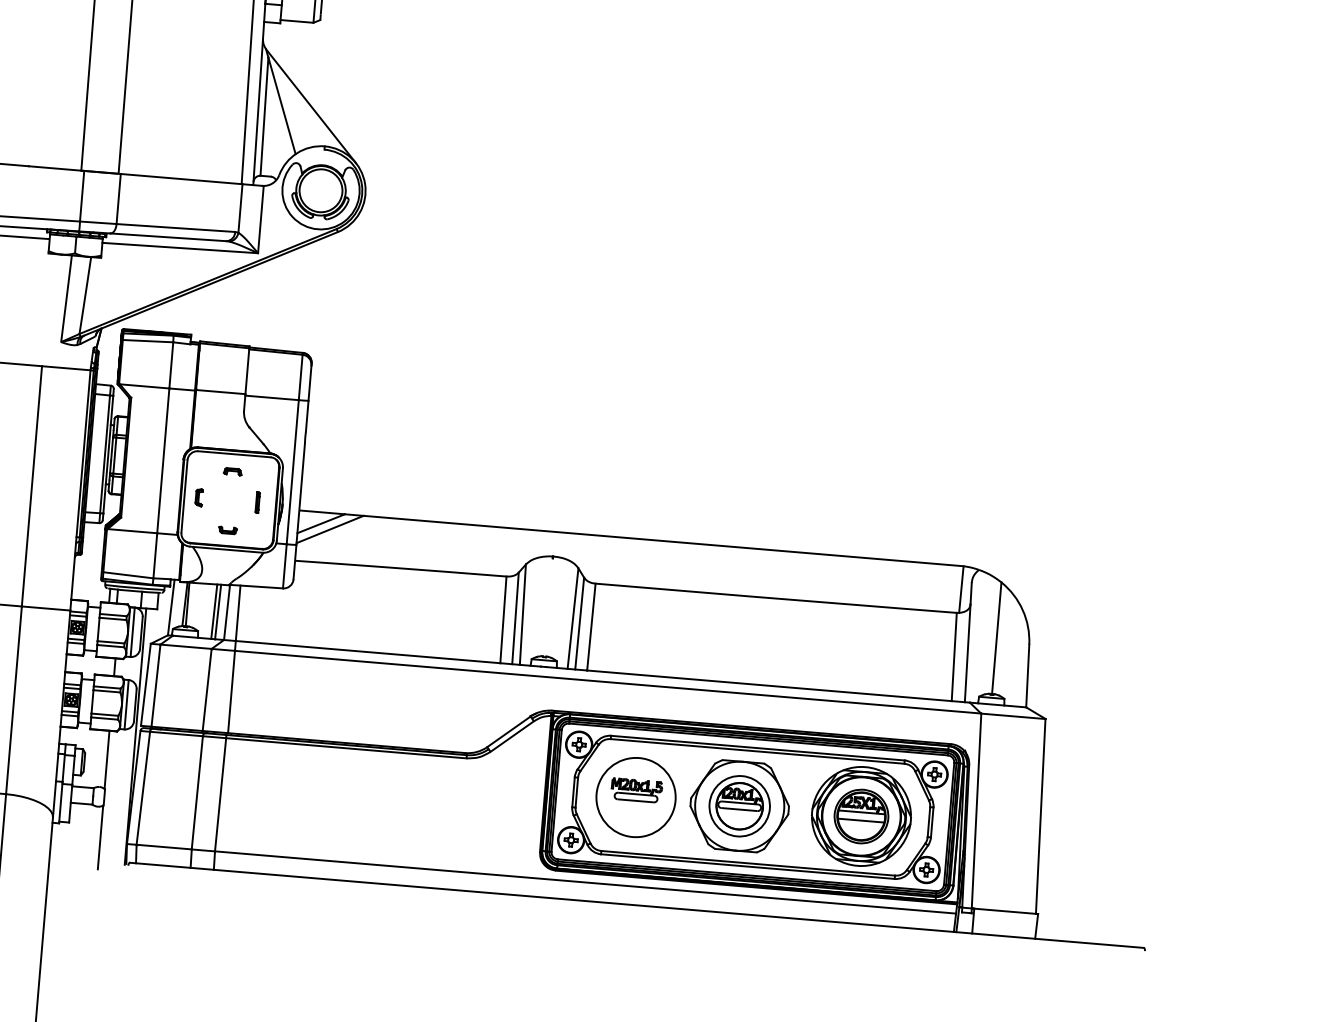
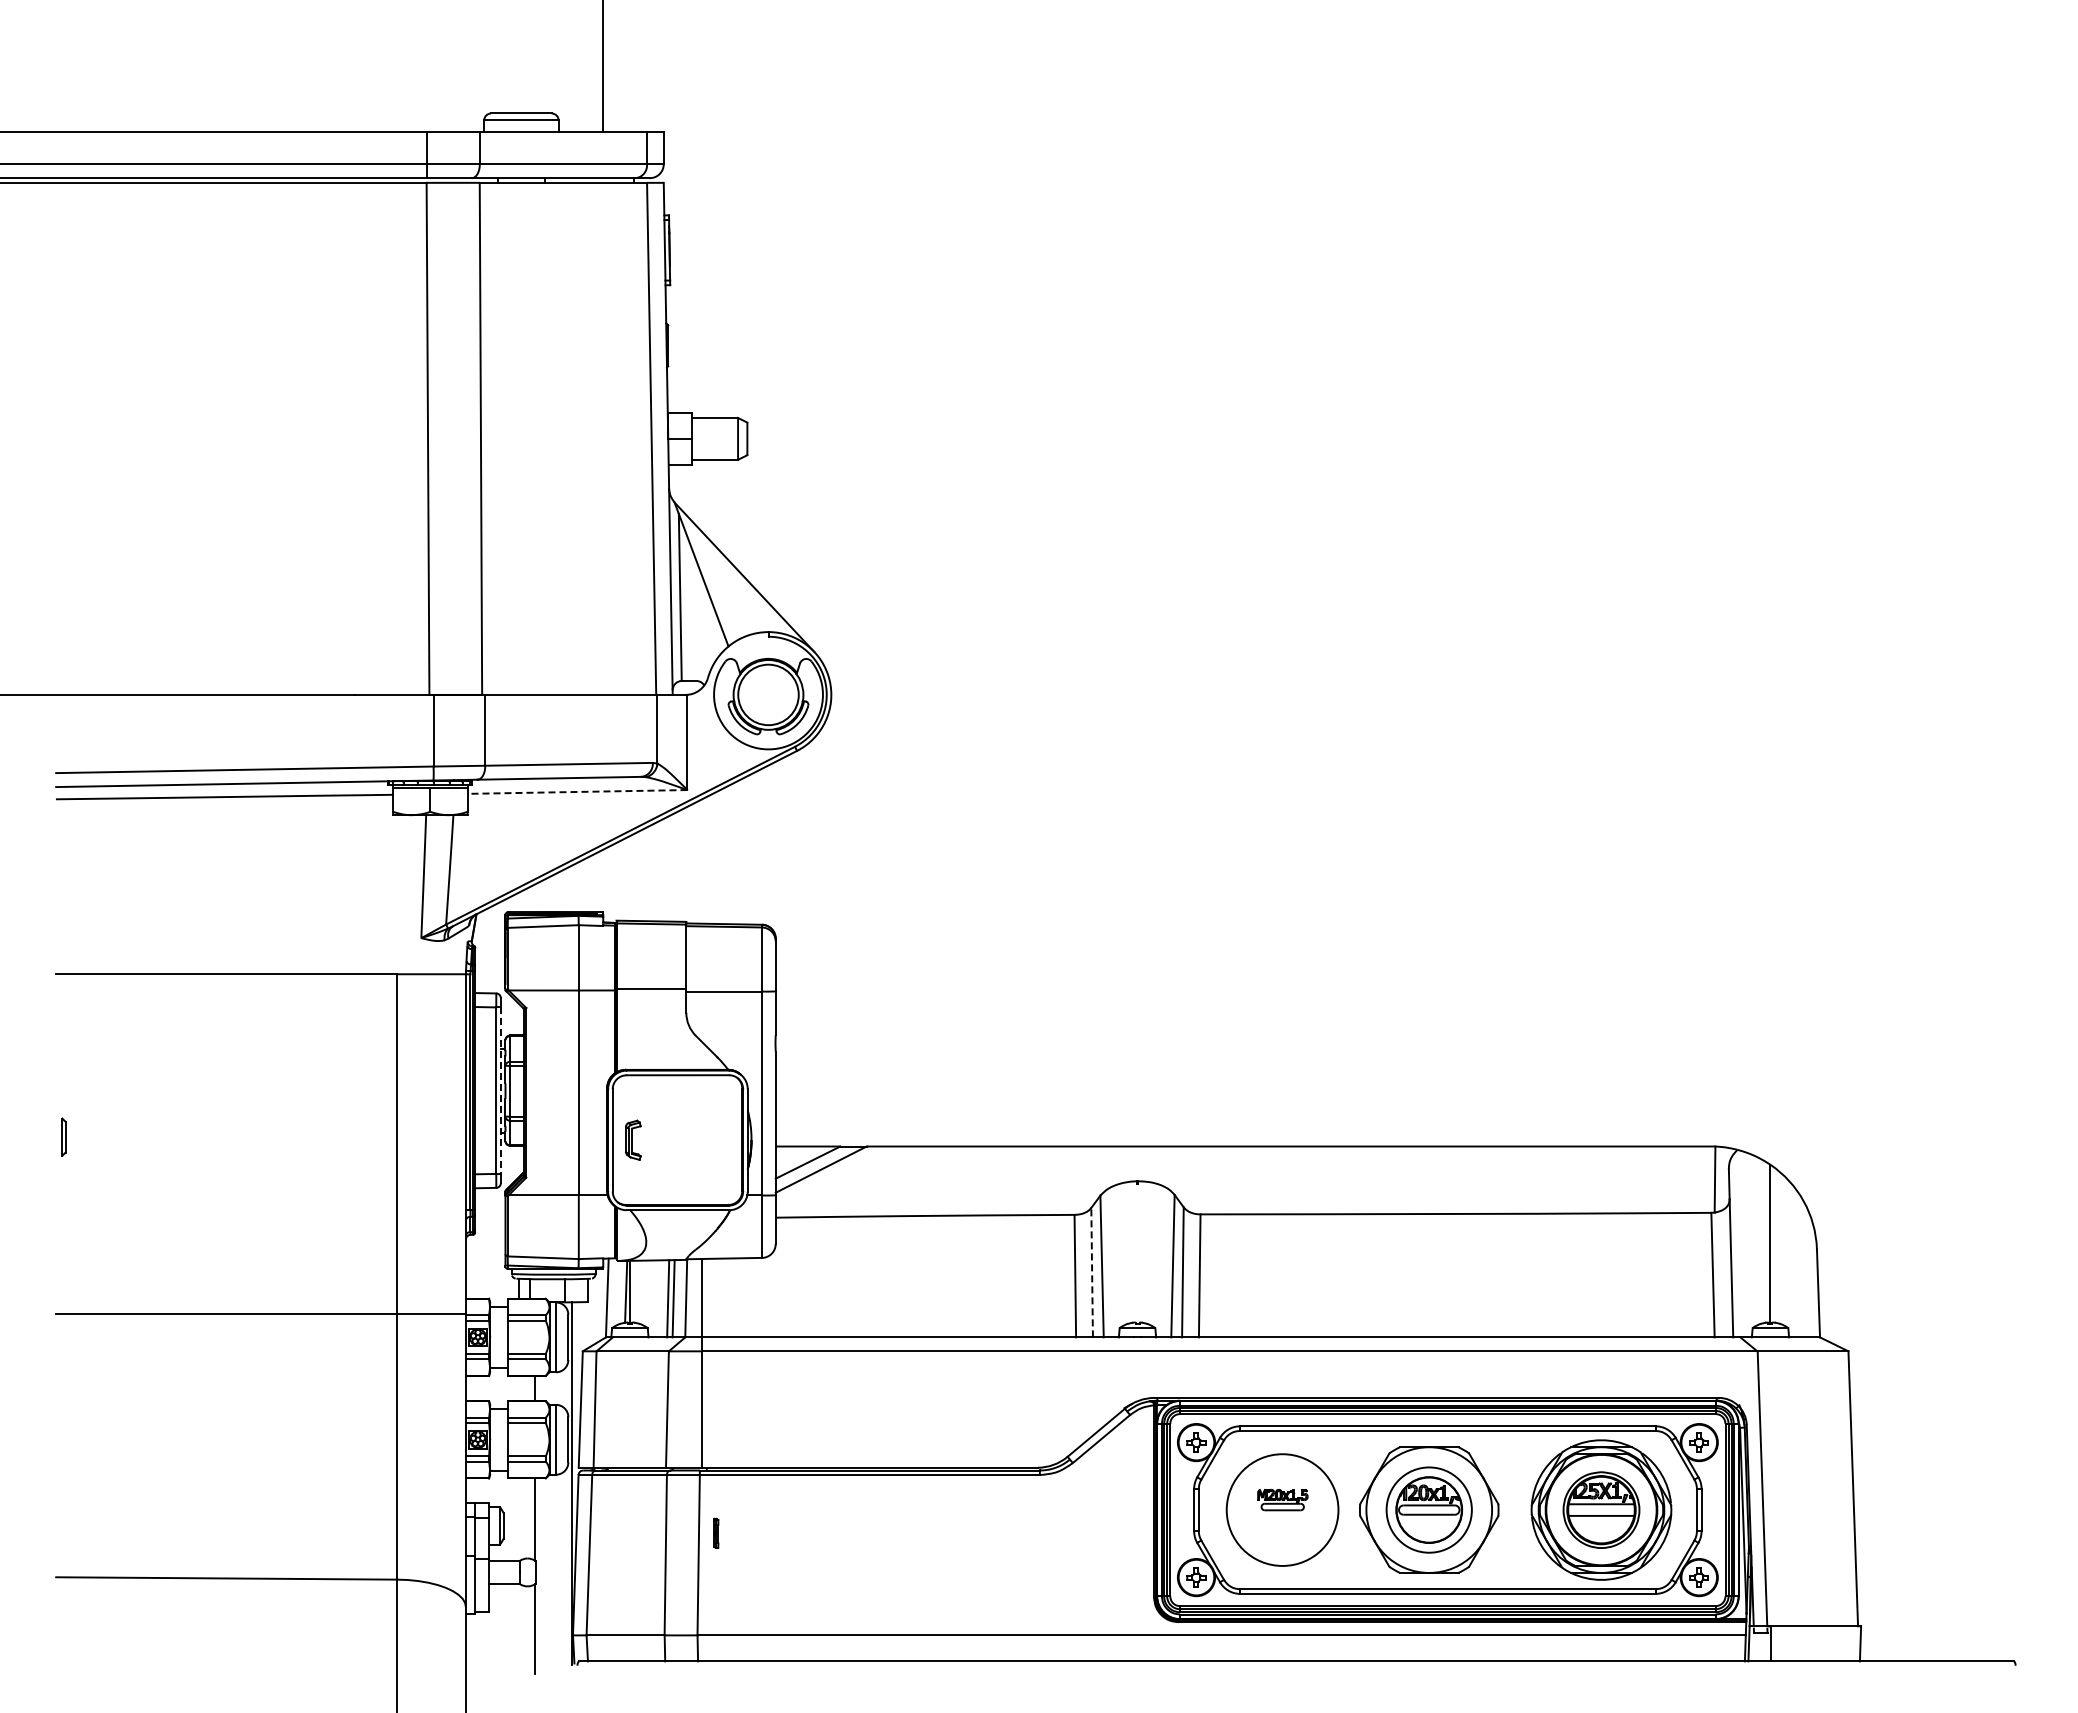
line: (180, 247) -> (577, 791), solid -> dashed
line: (108, 455) -> (500, 1091), solid -> dashed
part: (232, 471) -> (677, 1099), removed
part: (199, 497) -> (633, 1140), size x1.6
part: (257, 501) -> (716, 1532), moved
part: (227, 530) -> (677, 1182), removed
line: (515, 618) -> (1092, 1272), solid -> dashed
part: (636, 790) -> (1282, 1499), size x0.7

